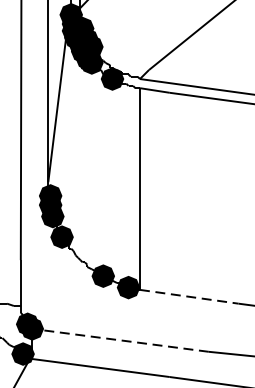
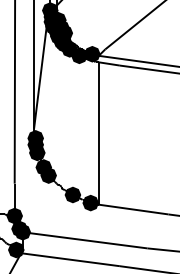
fill: (98, 70) -> (69, 49), added
fill: (131, 75) -> (92, 53), added
fill: (68, 248) -> (48, 175), added
line: (190, 296) -> (134, 209), dashed -> solid
fill: (20, 305) -> (14, 215), added
line: (121, 340) -> (85, 240), dashed -> solid

